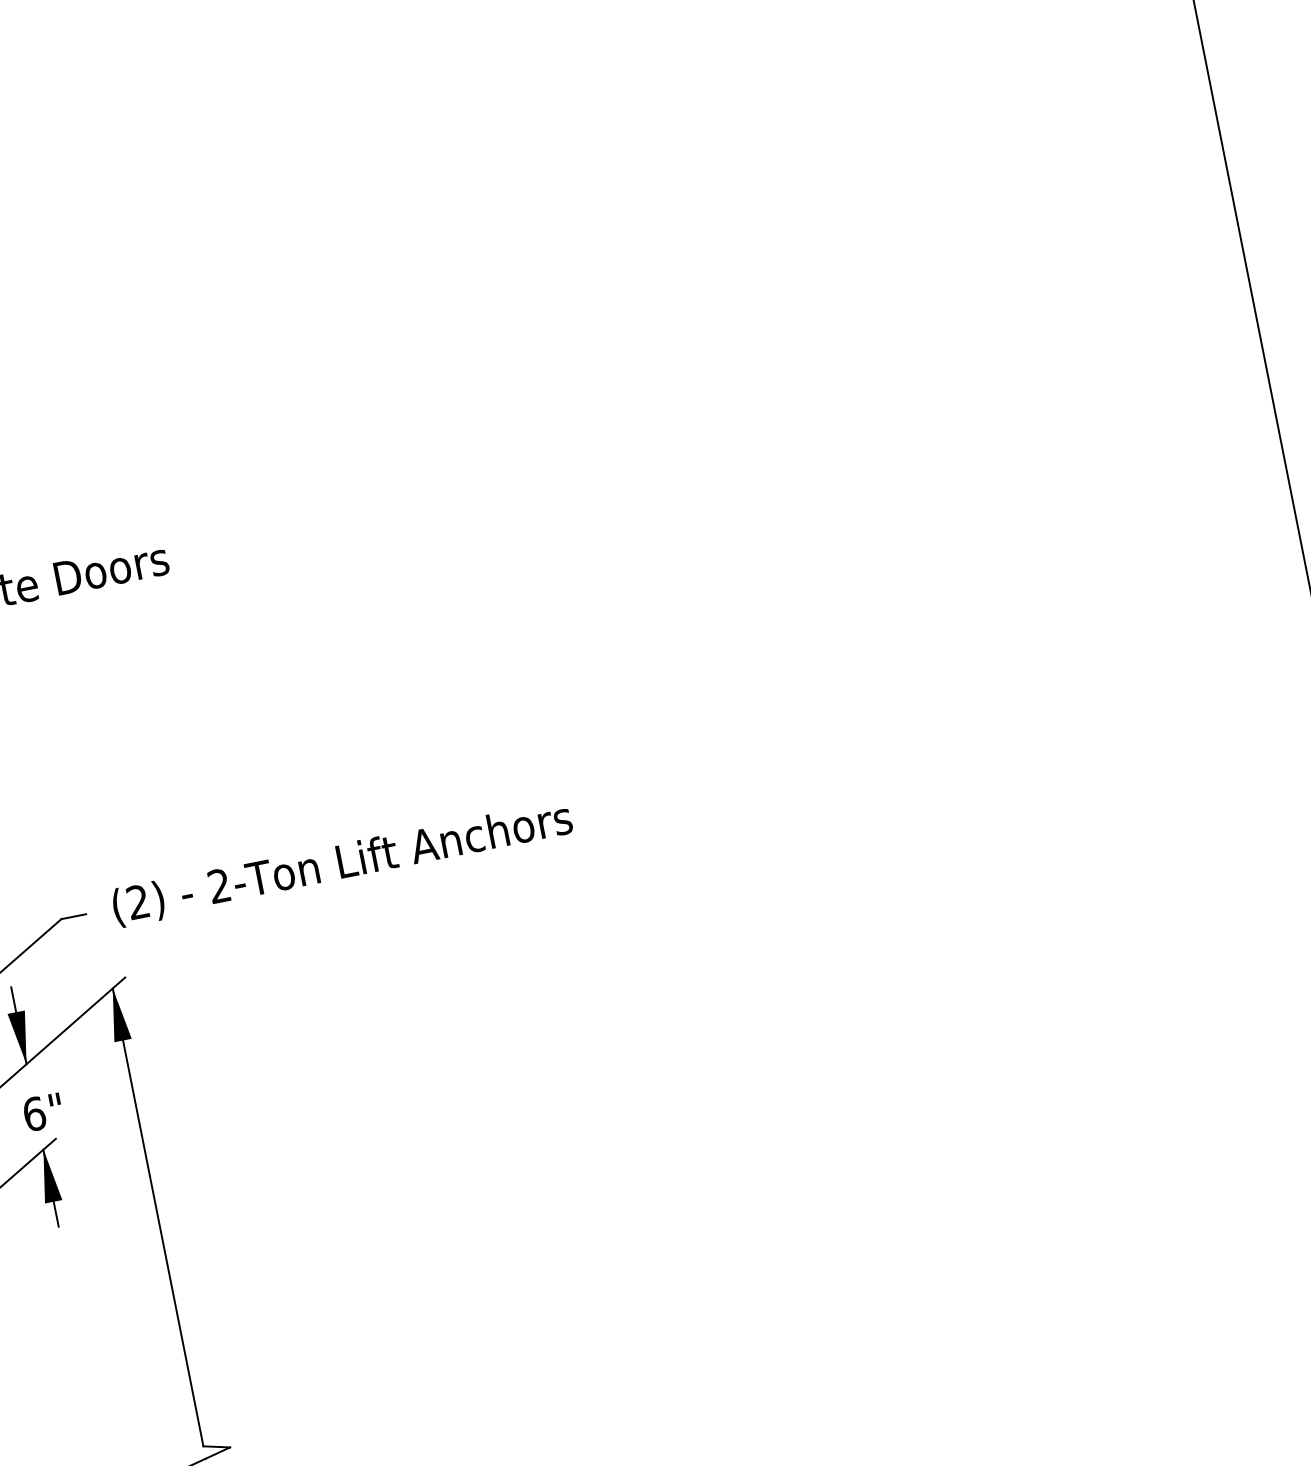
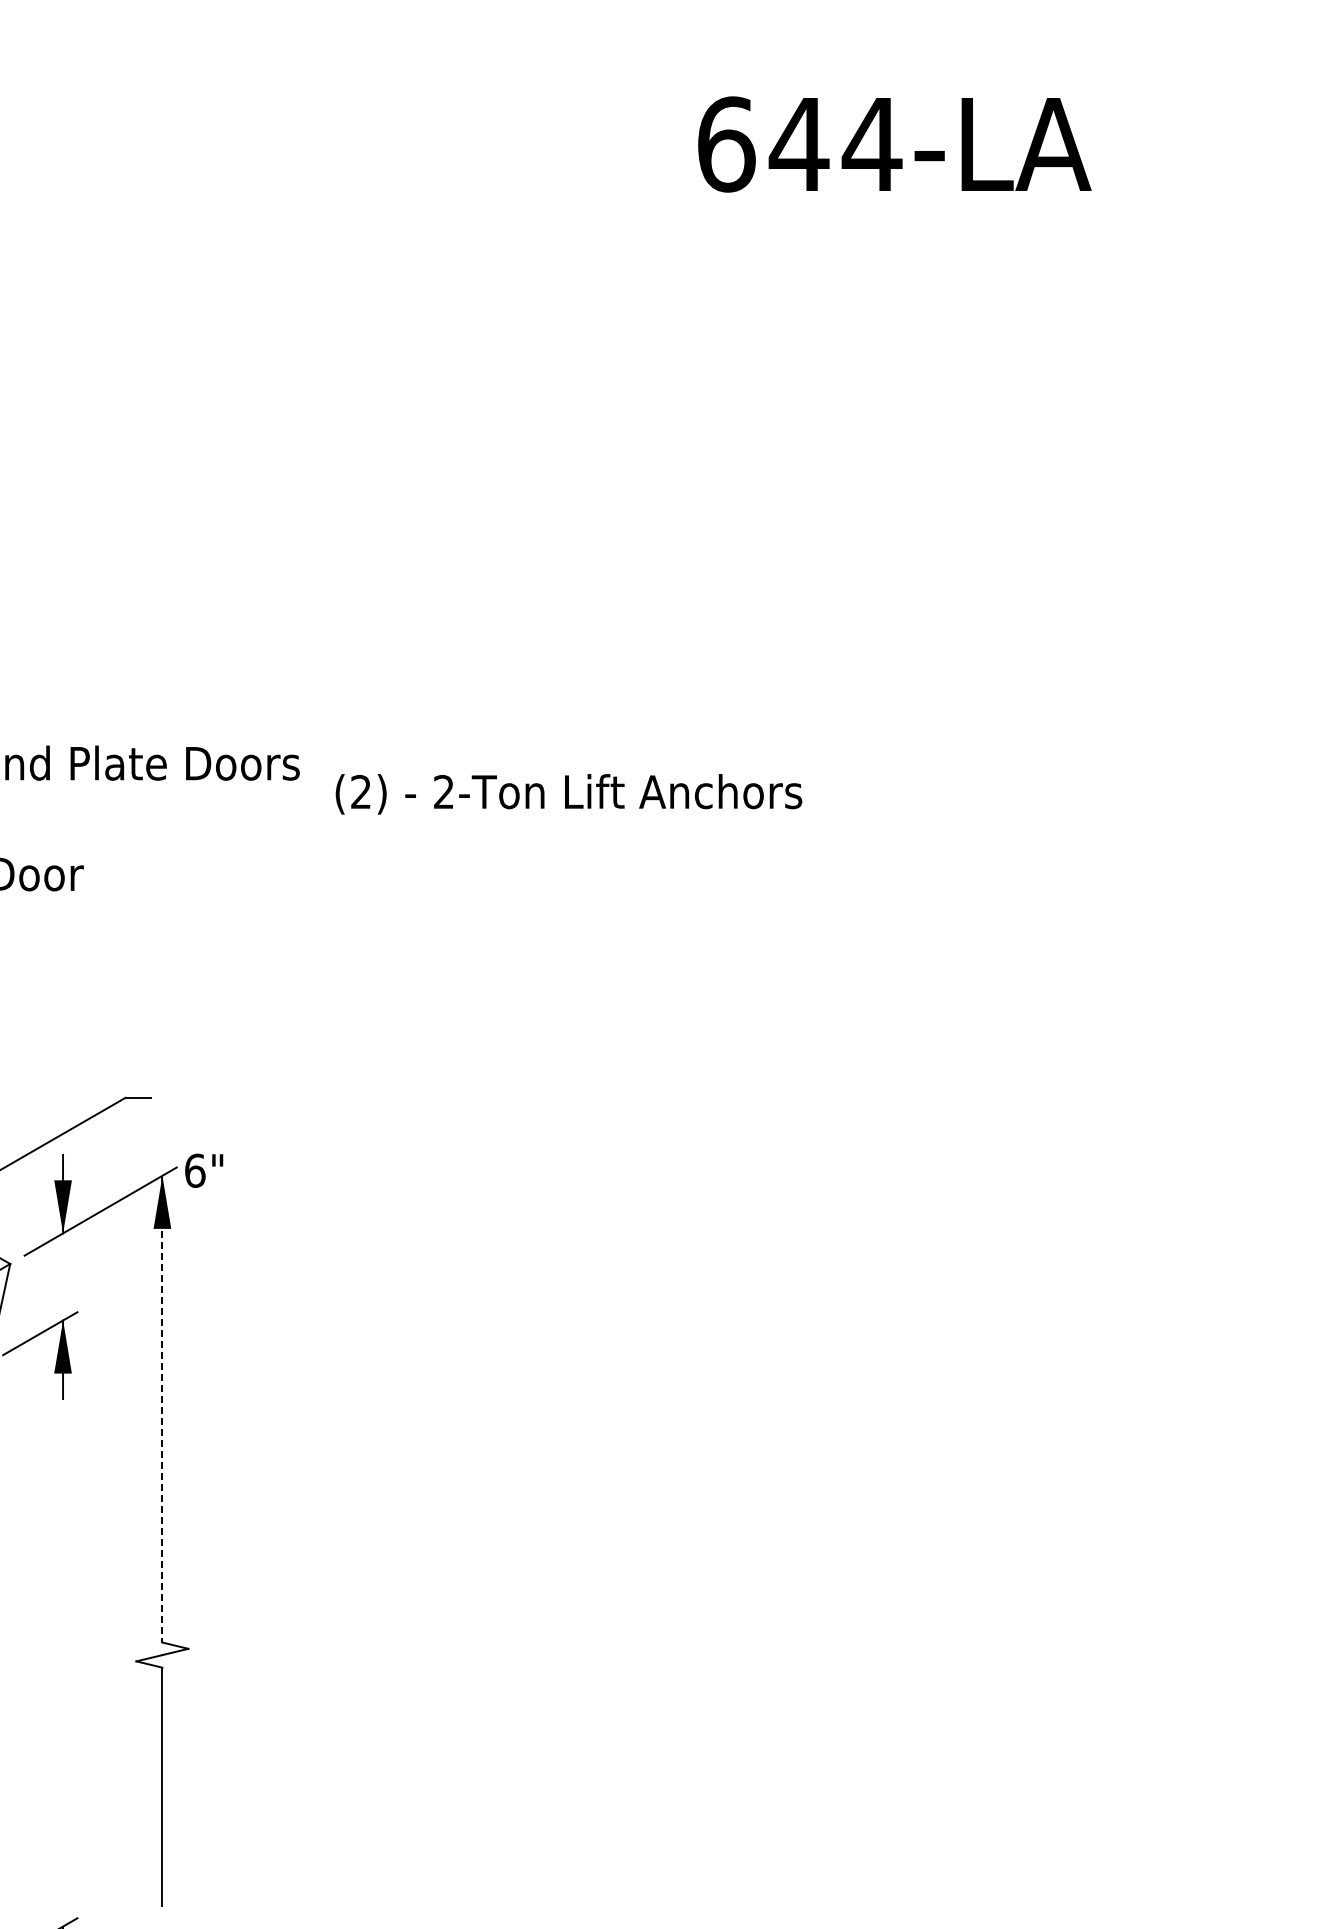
text: (342, 864) -> (568, 794), moved
text: (43, 1111) -> (204, 1170), moved
line: (158, 1217) -> (162, 1409), solid -> dashed

